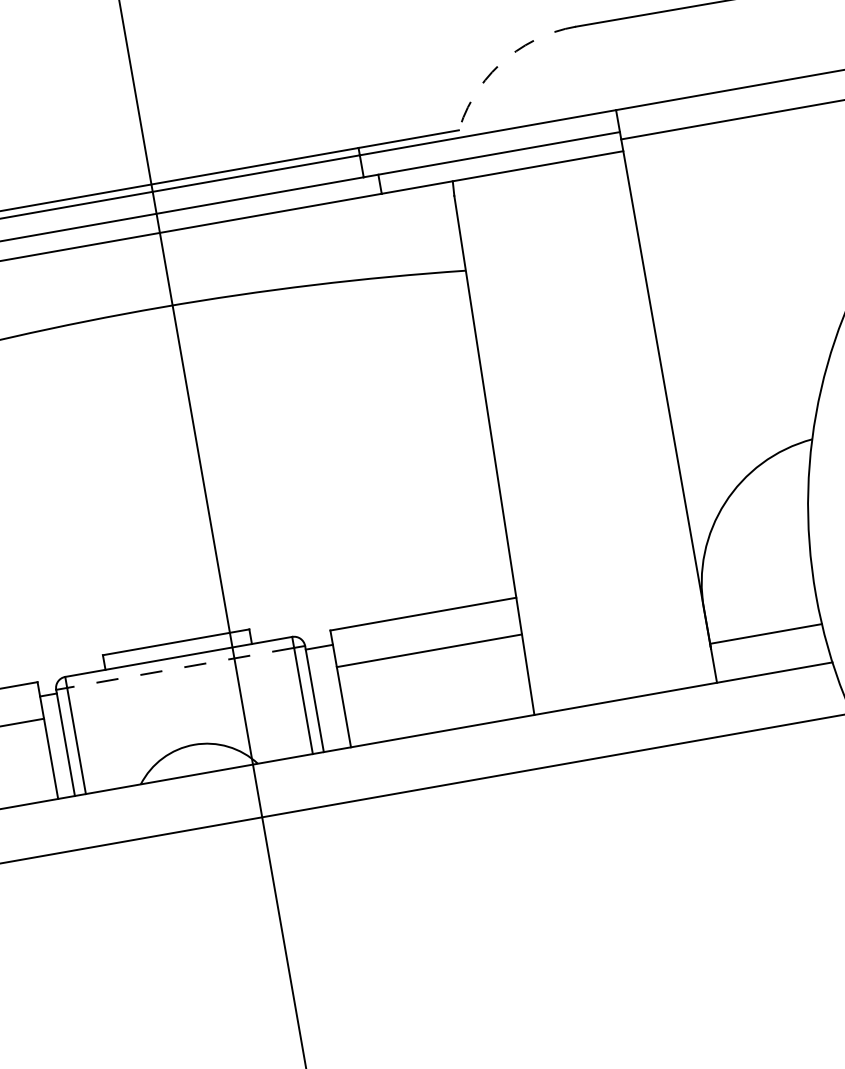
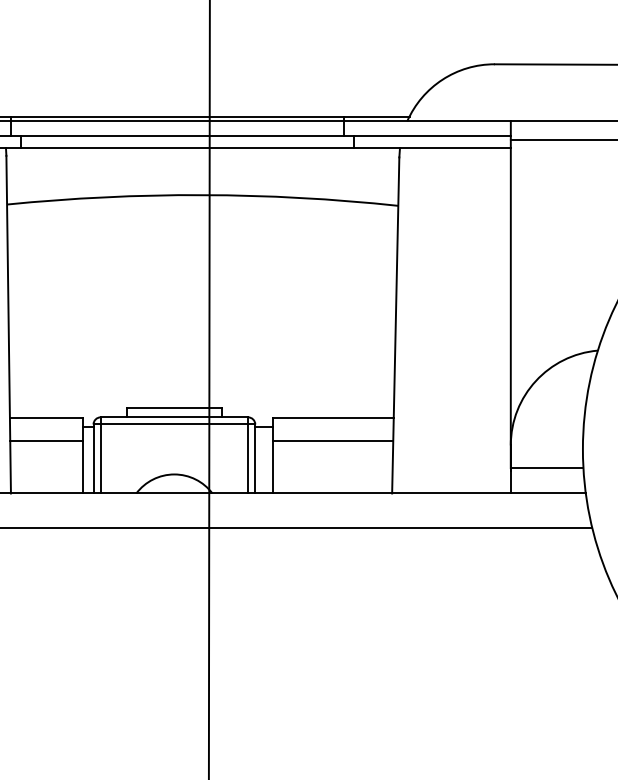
arc: (499, 64) -> (442, 79), dashed -> solid
line: (180, 667) -> (174, 424), dashed -> solid

